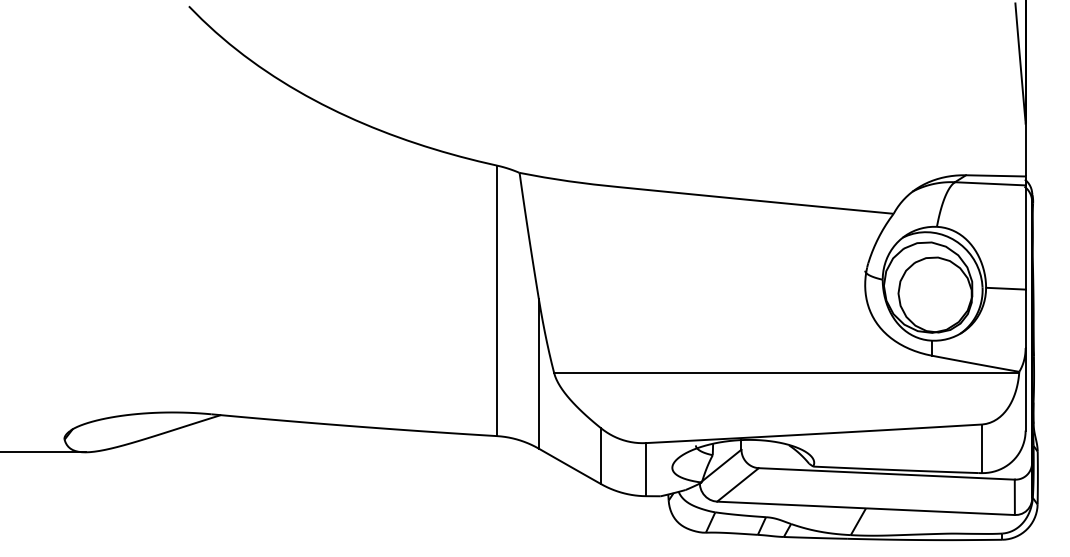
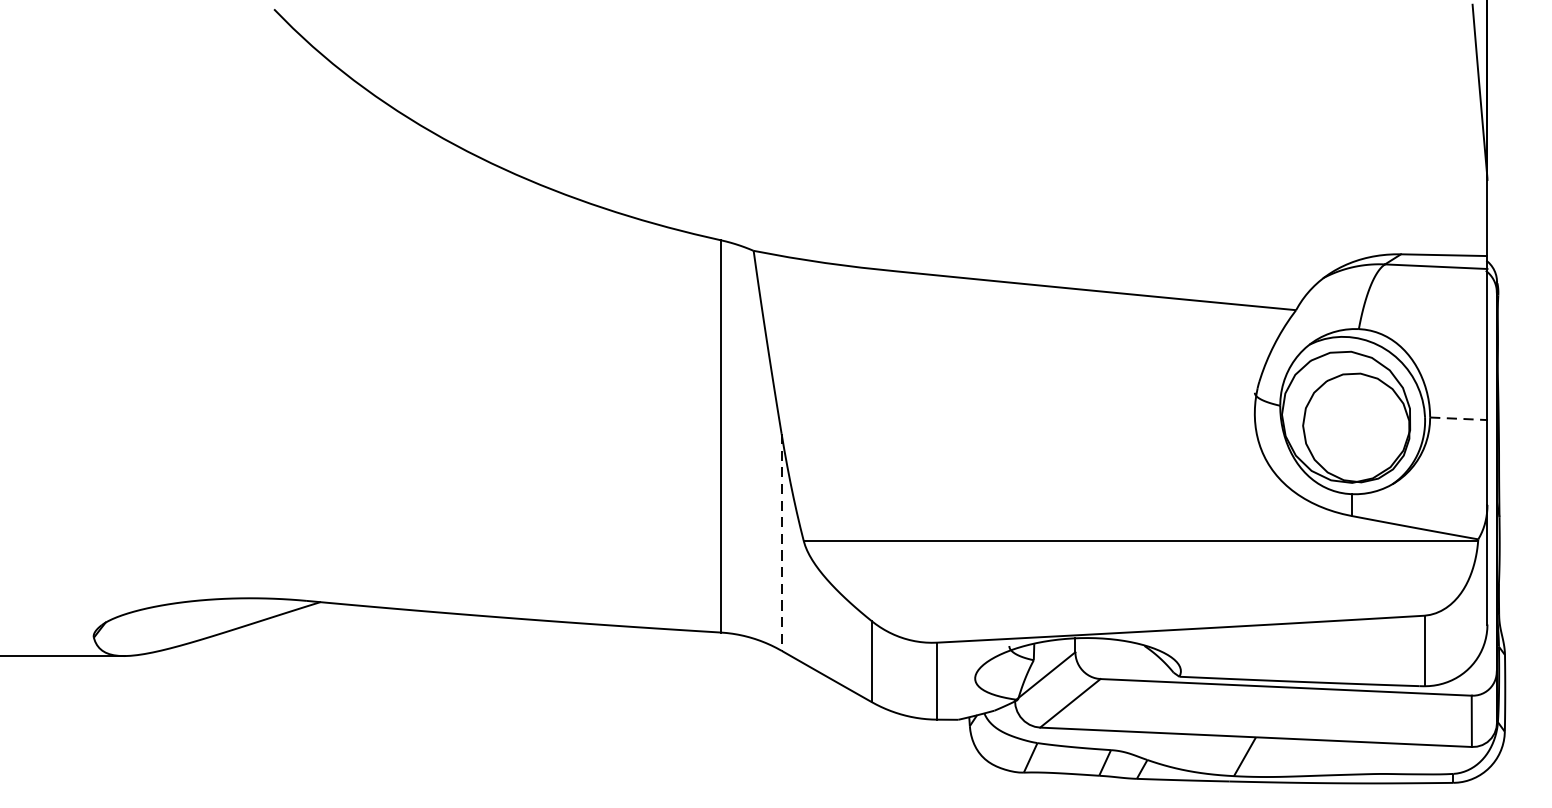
line: (1005, 288) -> (1458, 418), solid -> dashed
line: (538, 373) -> (781, 541), solid -> dashed

